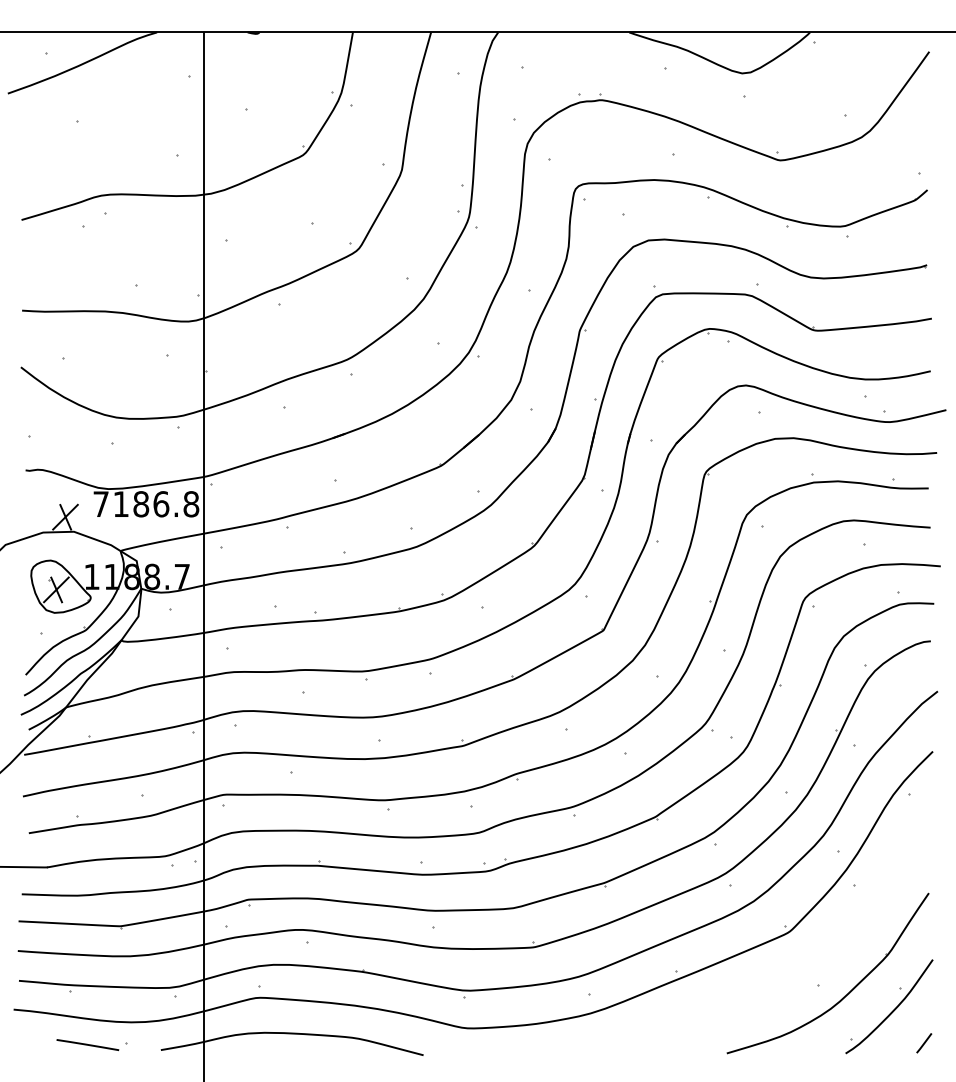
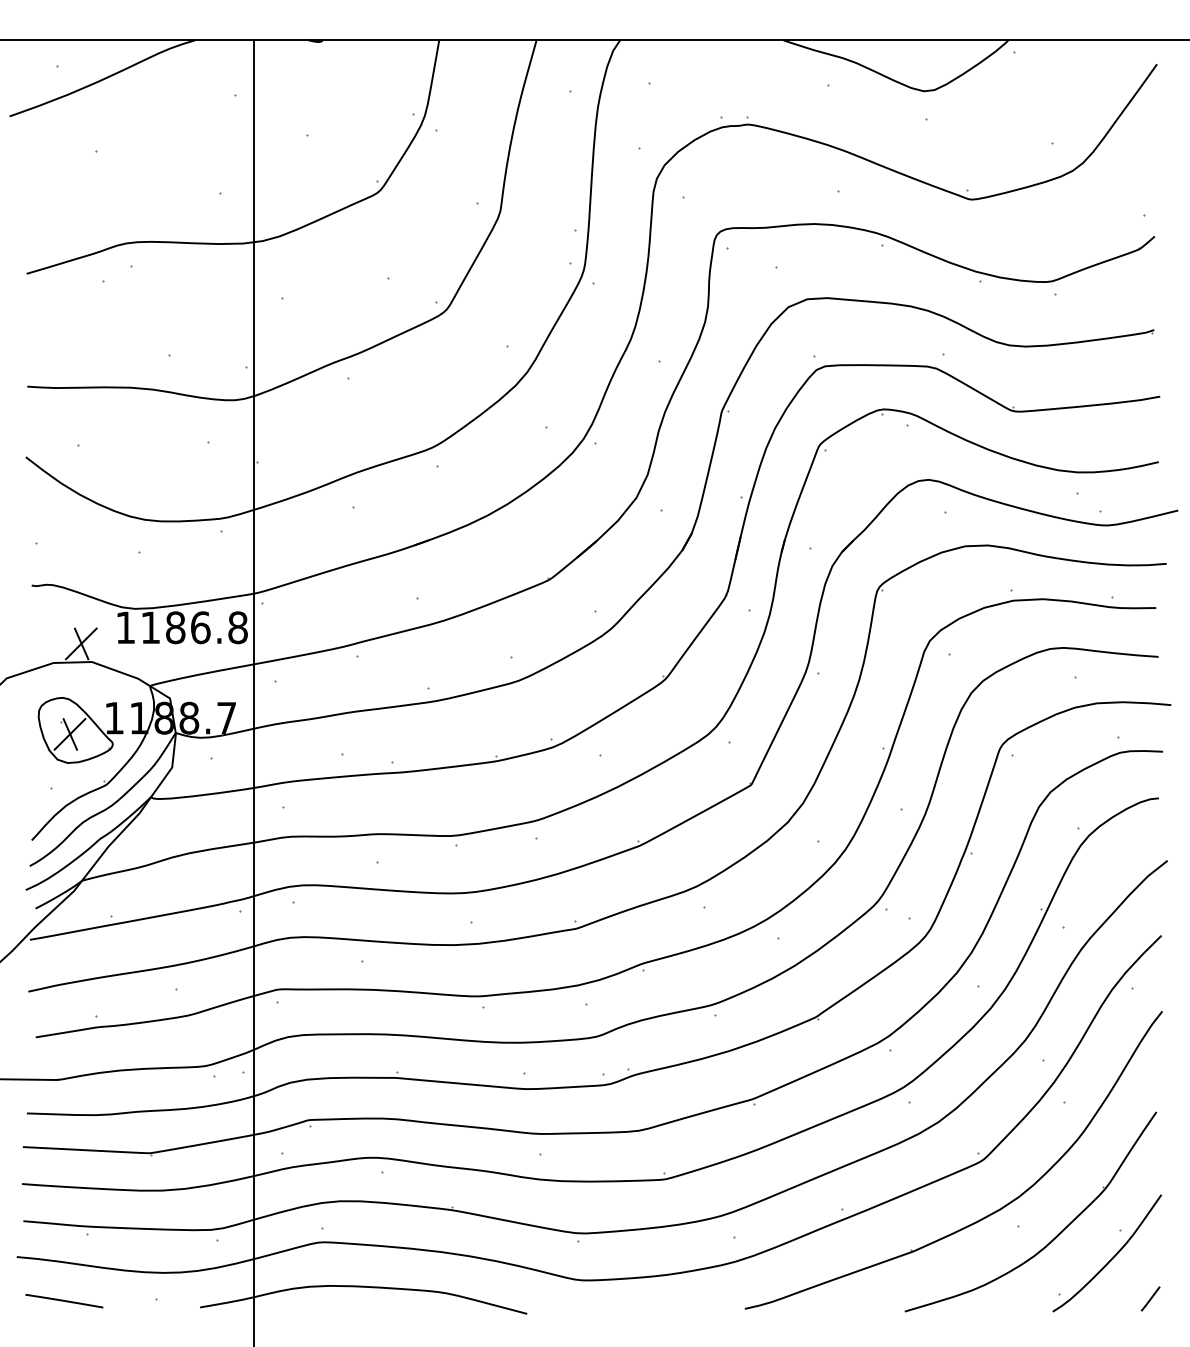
text: (100, 503) -> (124, 626), 7186.8 -> 1186.8
part: (789, 977) -> (982, 1217), added
line: (87, 1044) -> (63, 1300), moved

